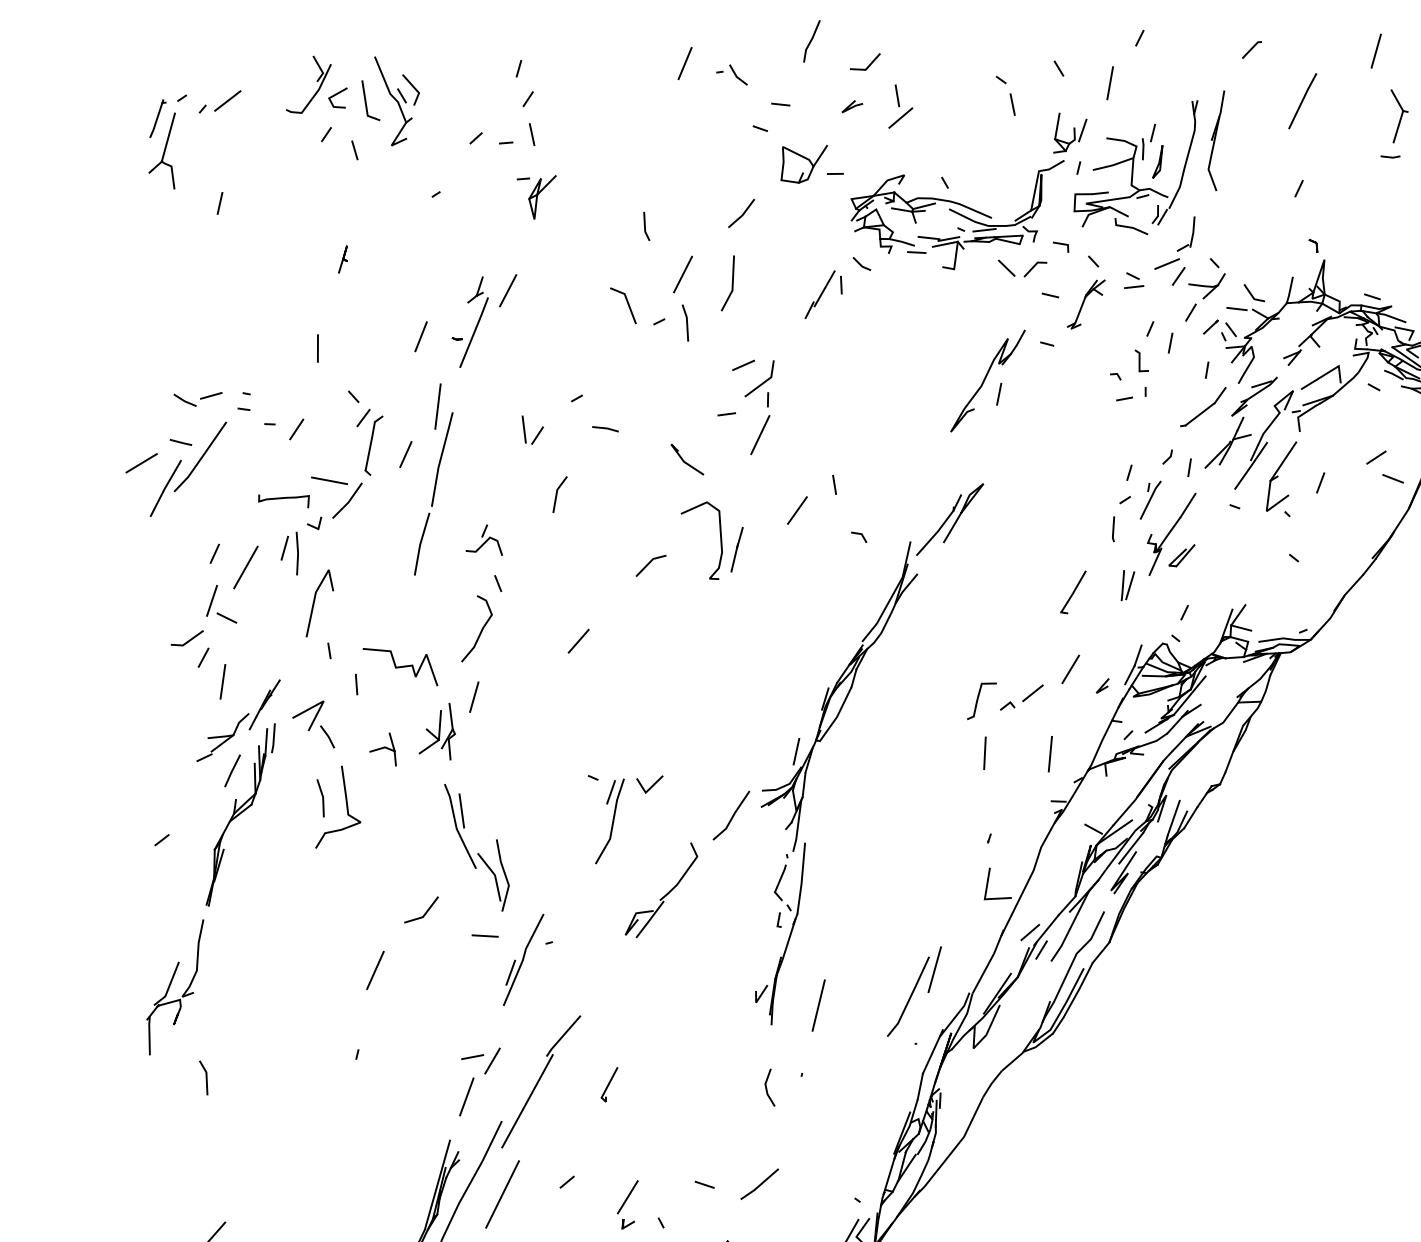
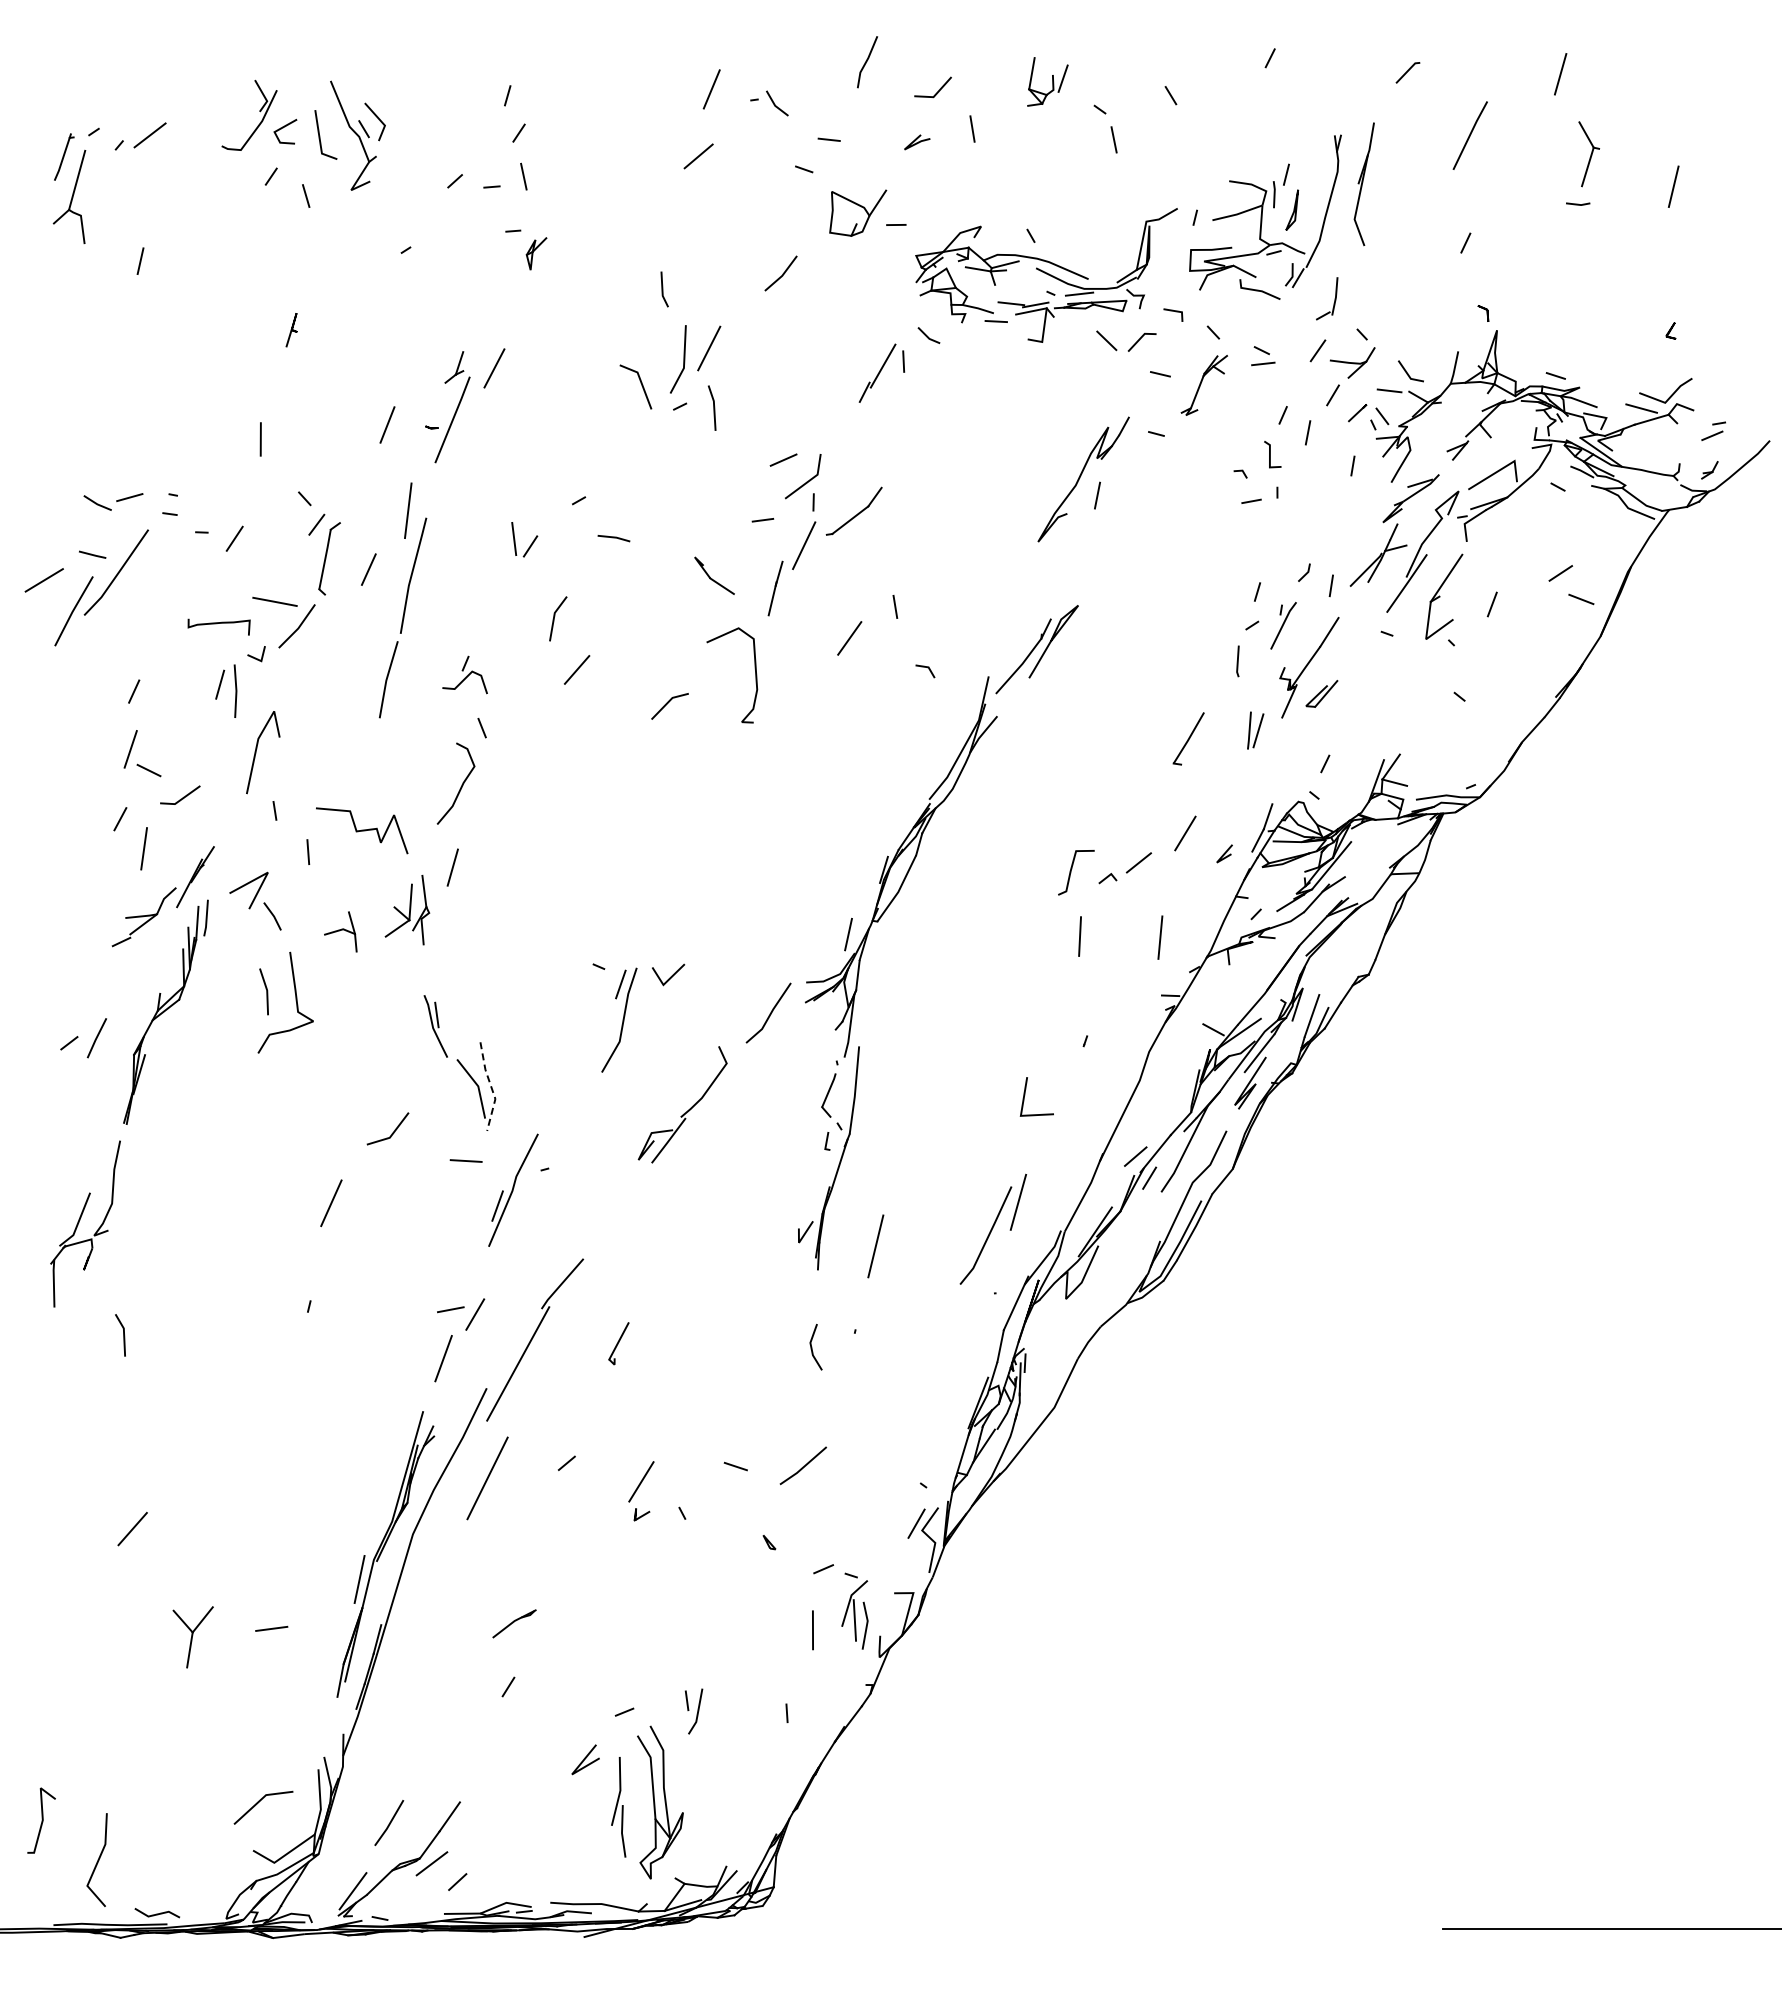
line: (1109, 83) -> (1233, 113), removed
line: (900, 118) -> (698, 156), moved
part: (1070, 132) -> (1047, 81), moved
part: (542, 197) -> (536, 253), size x0.6
line: (1166, 263) -> (1303, 335), removed
line: (732, 283) -> (683, 359), moved
part: (1202, 406) -> (853, 510), moved
line: (737, 549) -> (775, 588), moved
line: (246, 566) -> (172, 707), removed
line: (189, 639) -> (183, 796), moved
line: (579, 640) -> (577, 669), moved
line: (232, 771) -> (96, 1038), moved
part: (460, 826) -> (435, 1026), size x0.6
line: (505, 875) -> (491, 1086), solid -> dashed
line: (988, 882) -> (1025, 1095), moved

